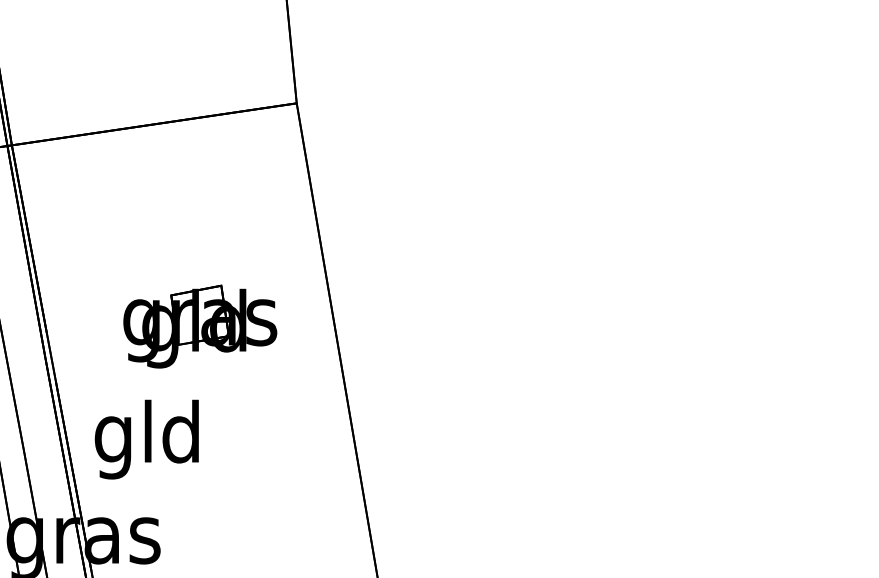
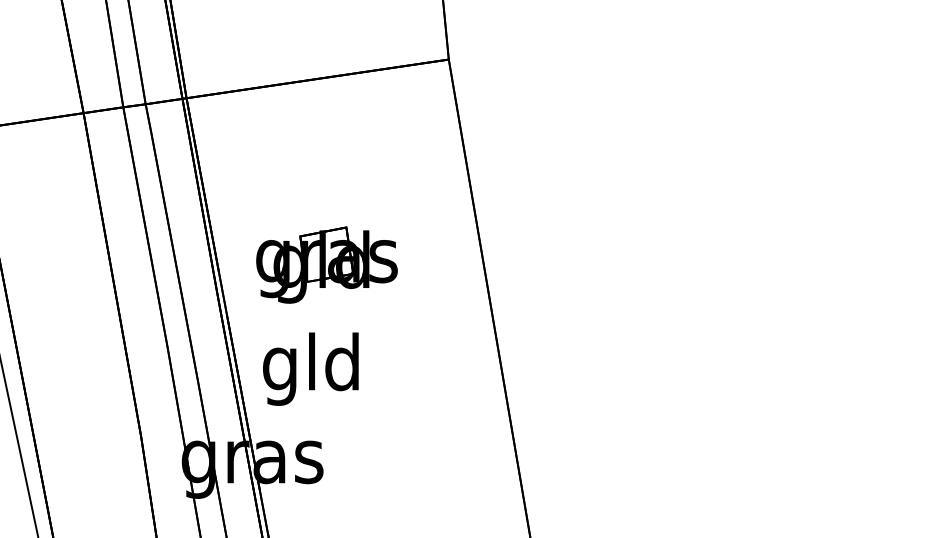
part: (199, 325) -> (326, 264), moved

